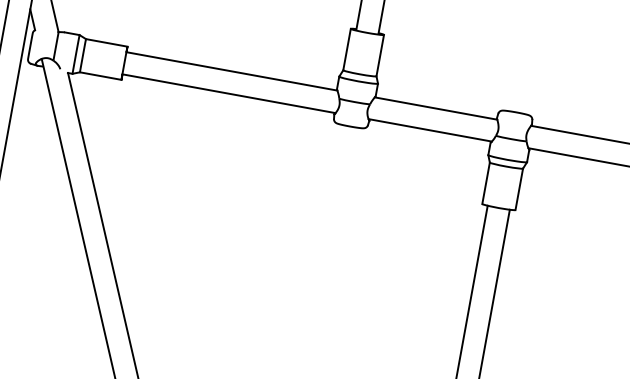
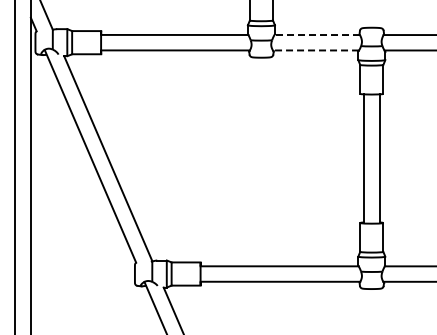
line: (436, 109) -> (317, 35), solid -> dashed
line: (429, 130) -> (315, 50), solid -> dashed

